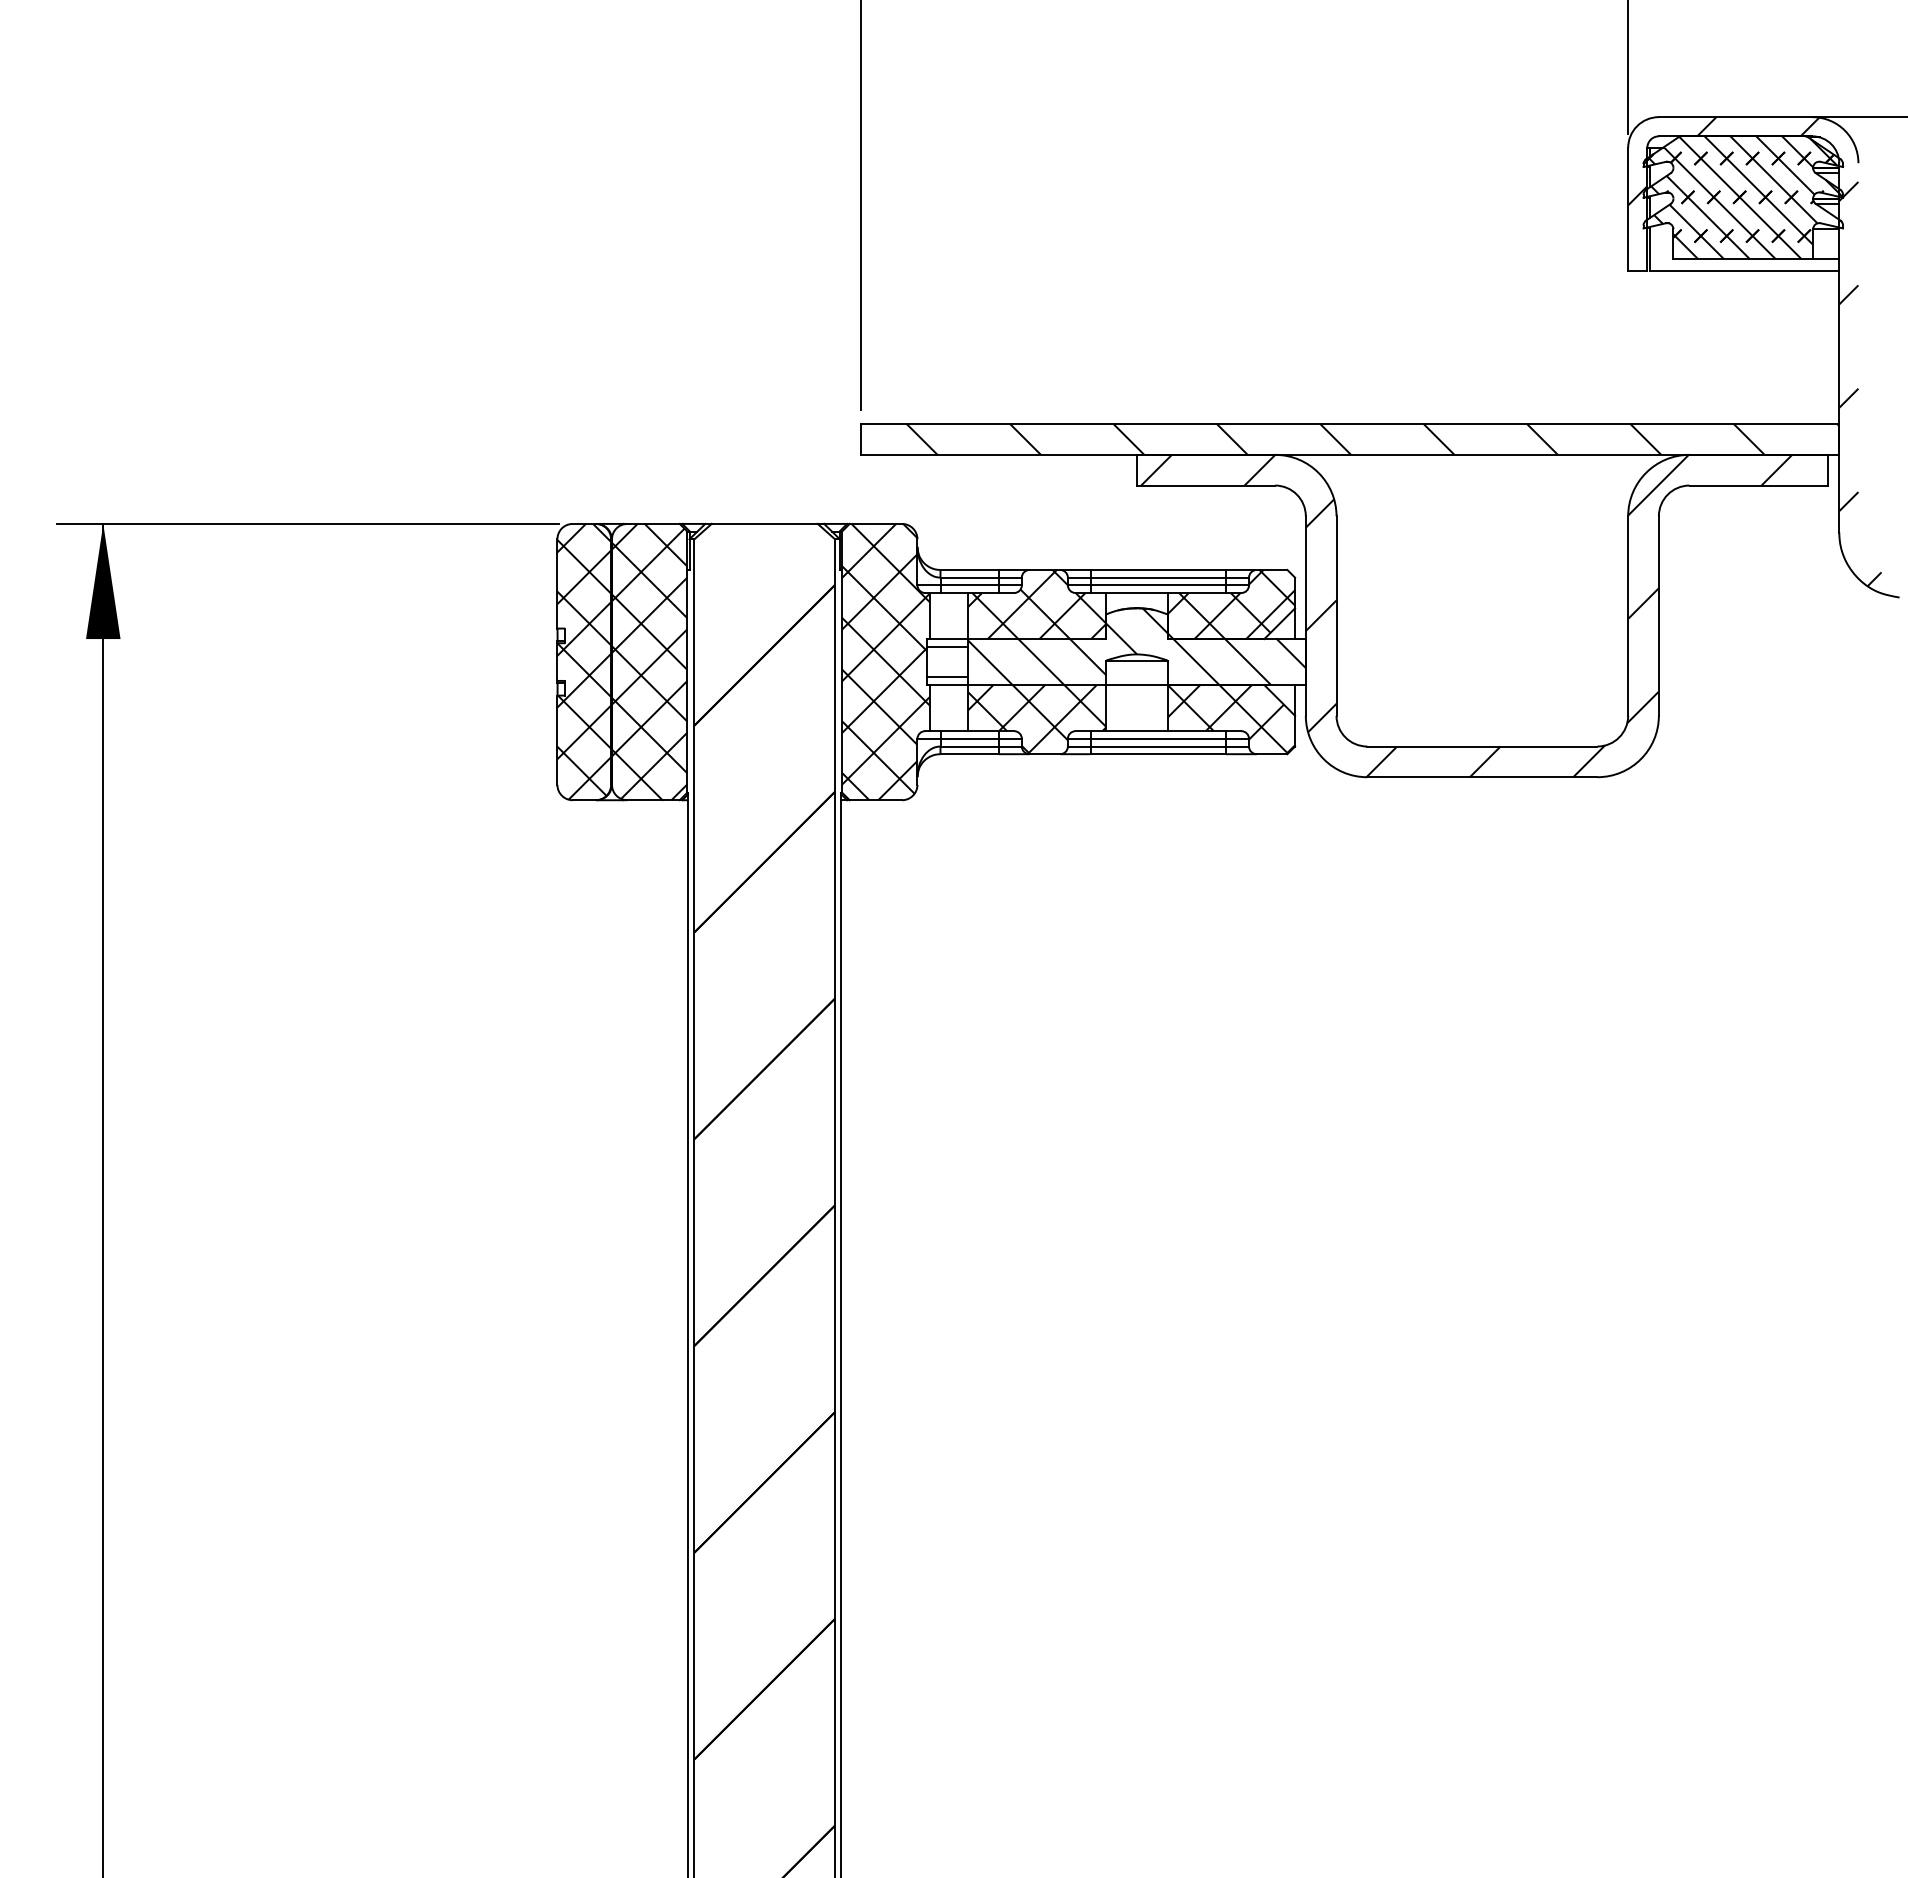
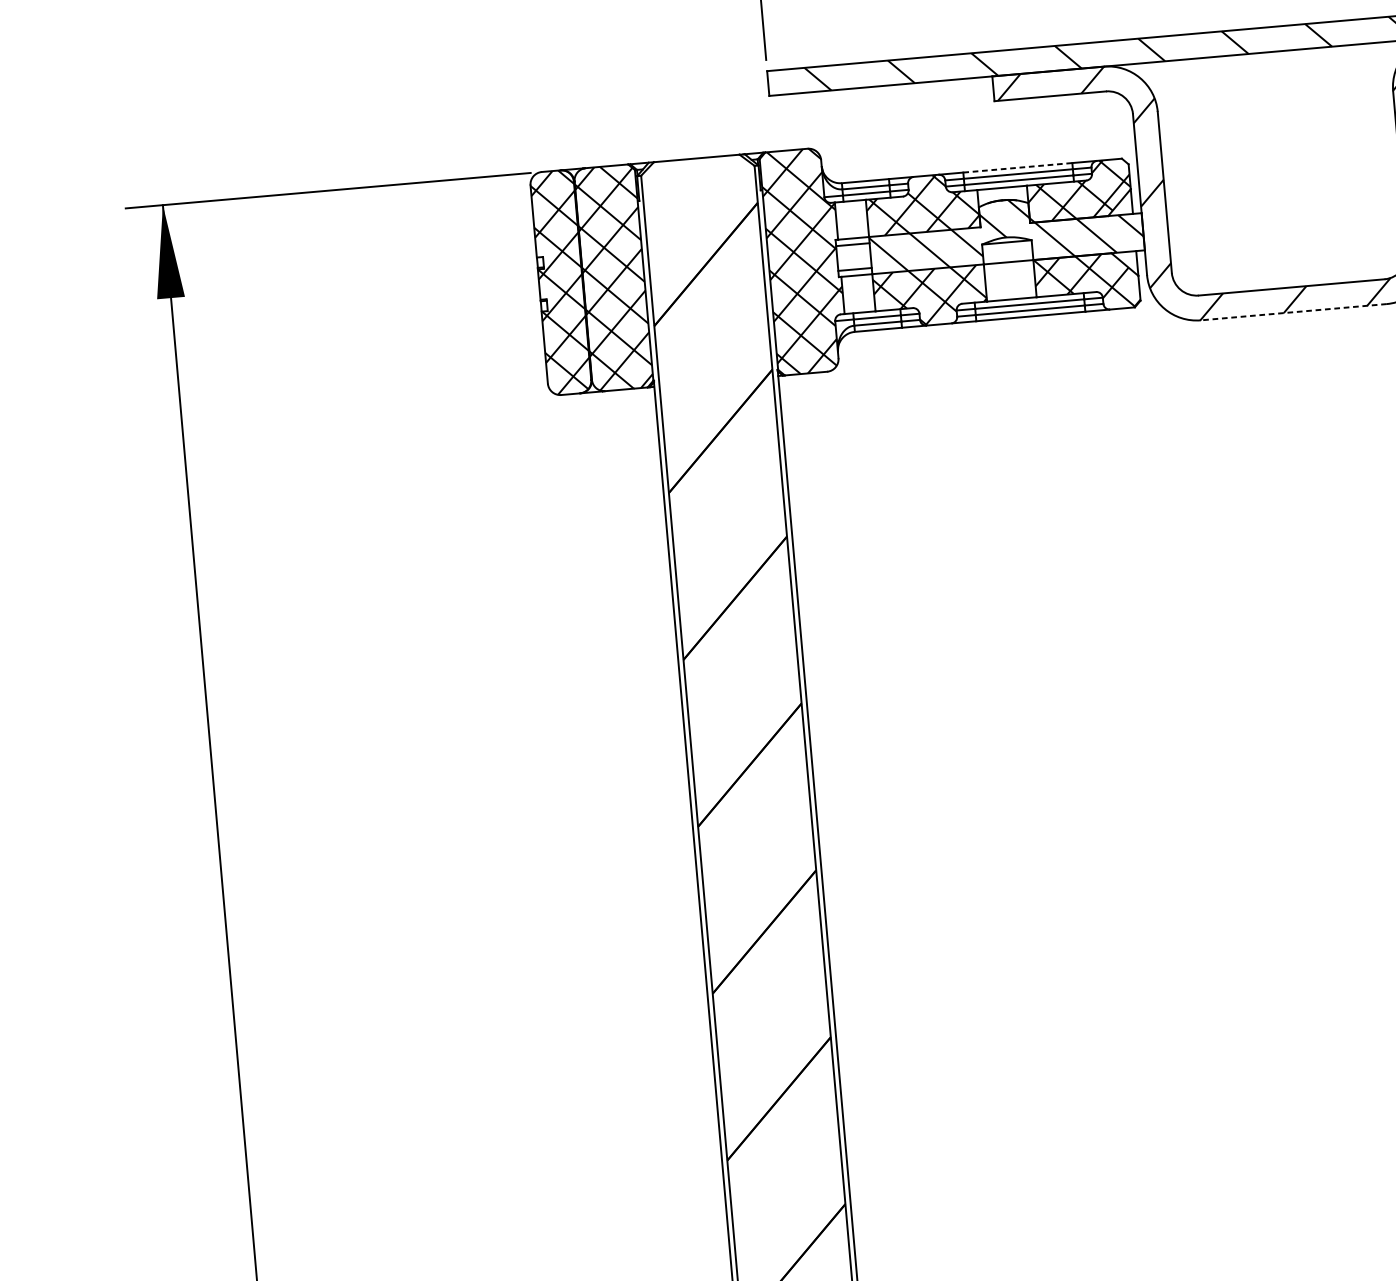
line: (1158, 569) -> (1017, 167), solid -> dashed
line: (1481, 777) -> (1293, 312), solid -> dashed

